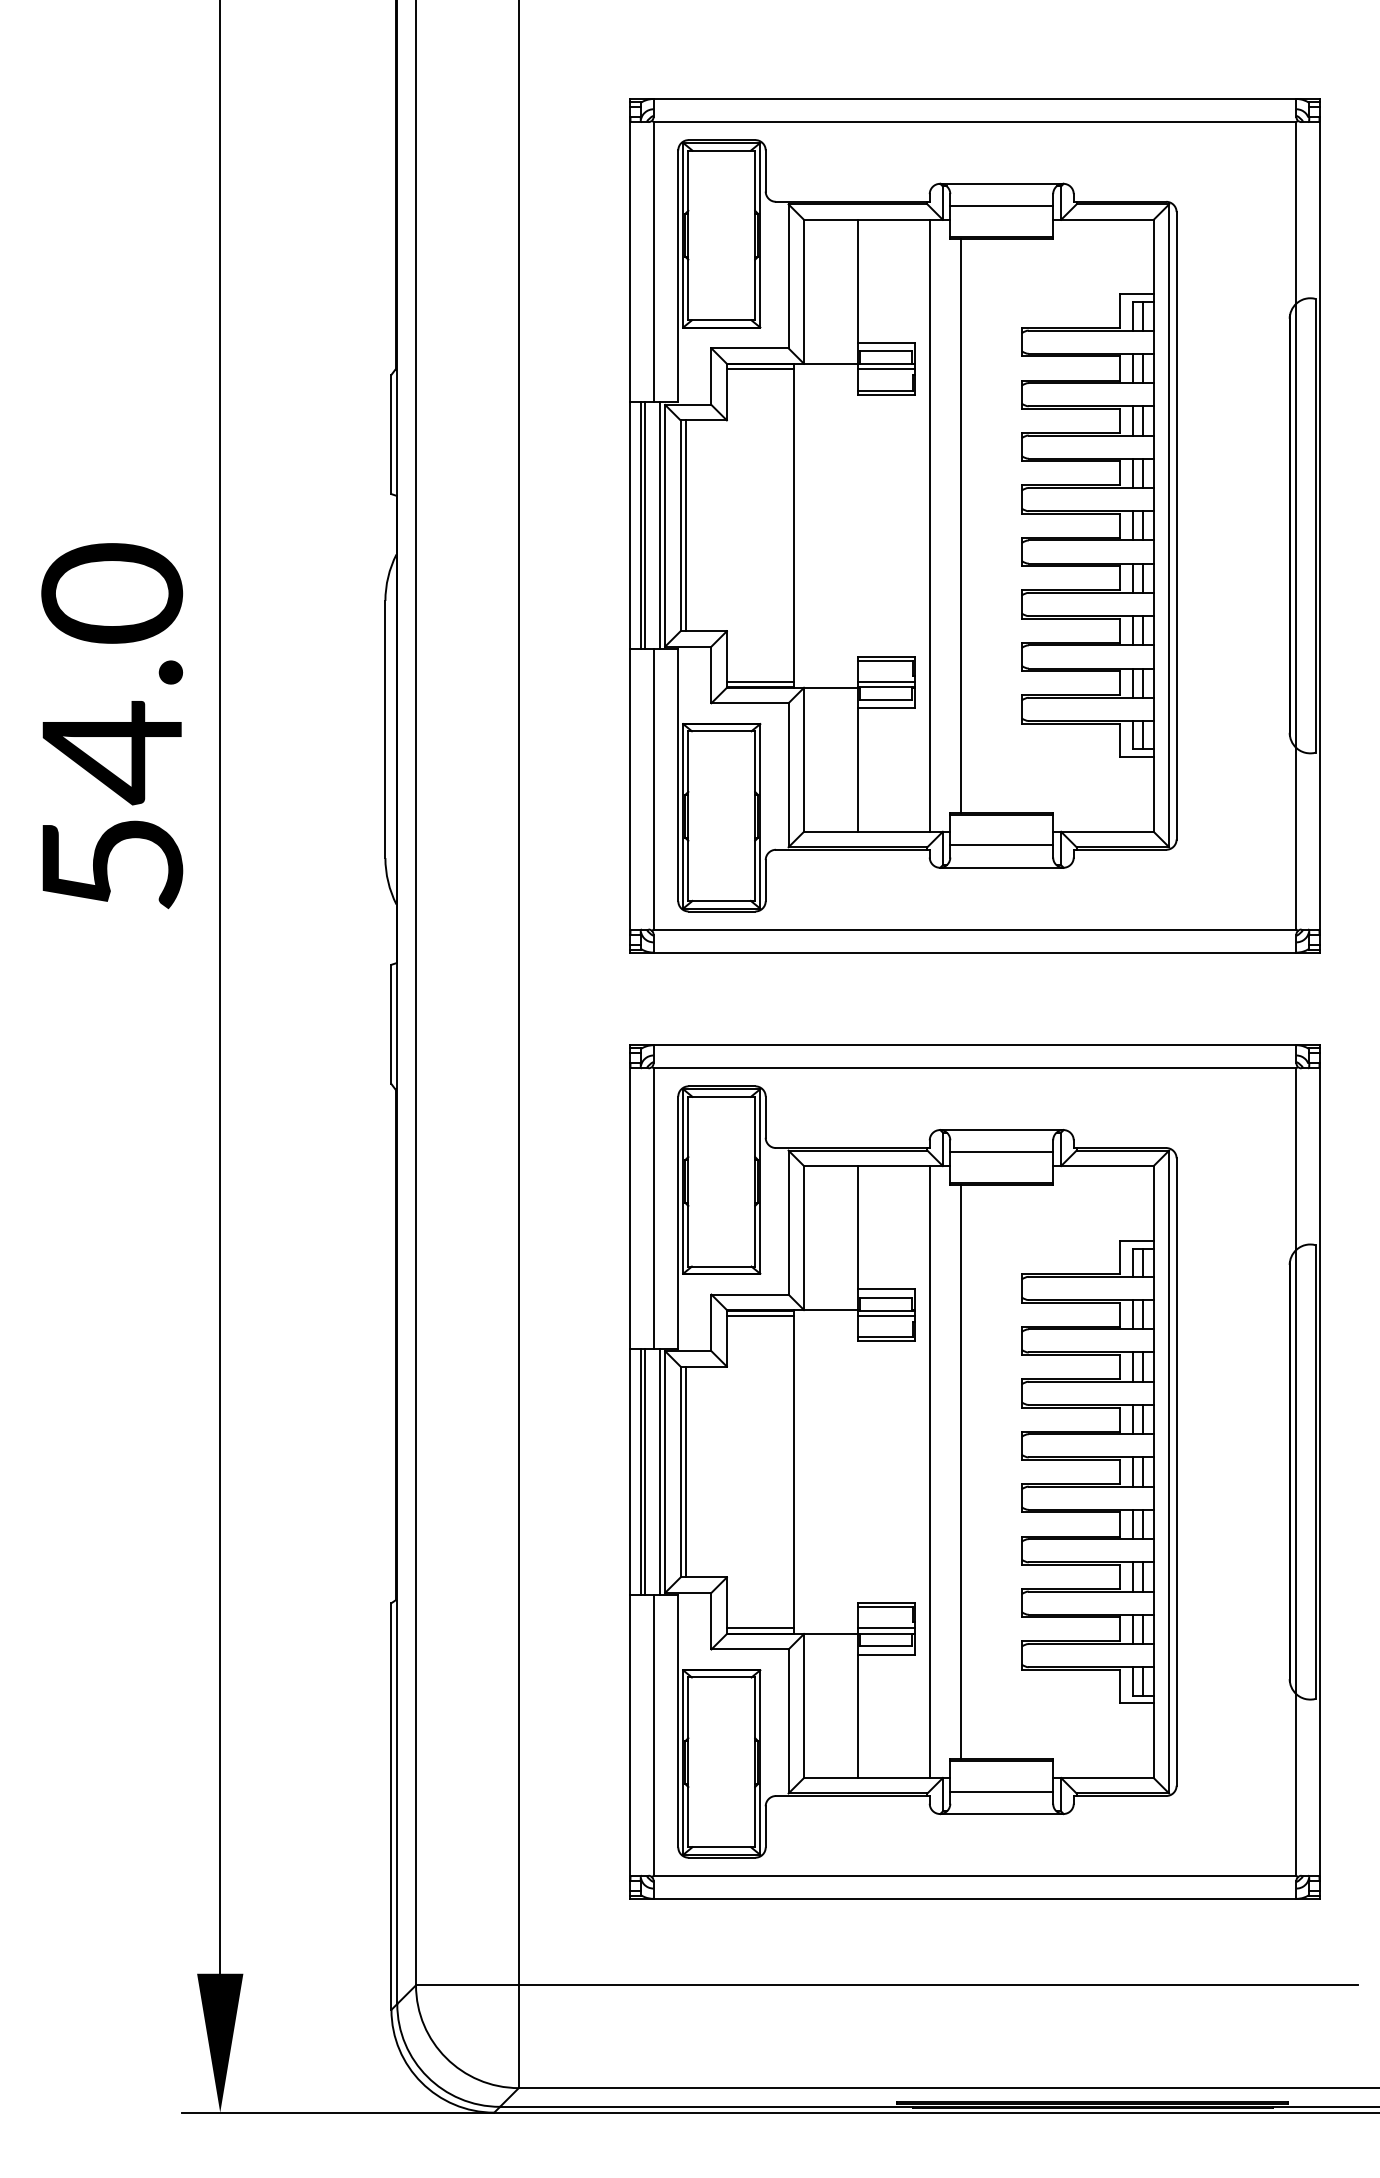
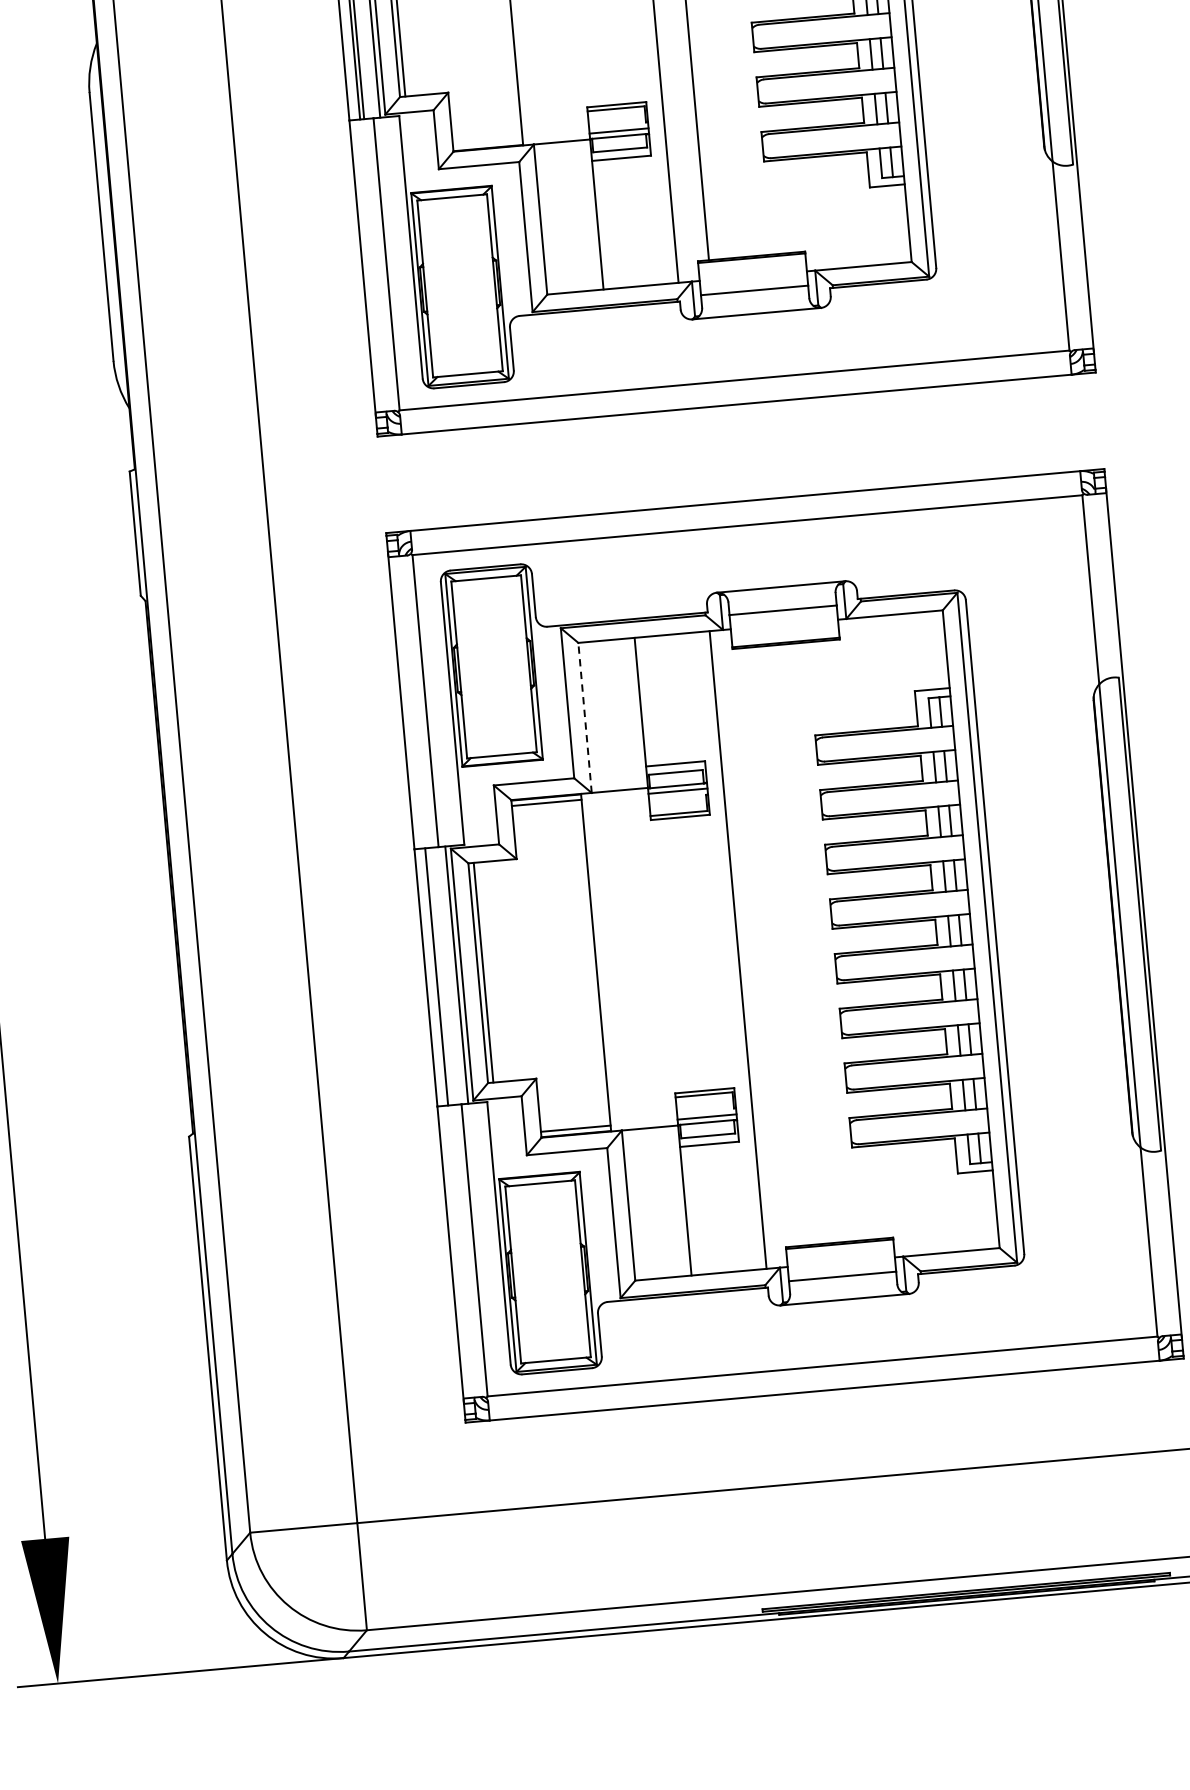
line: (759, 682) -> (486, 143), removed
line: (804, 1238) -> (585, 718), solid -> dashed
line: (644, 1471) -> (440, 976), removed
line: (960, 1472) -> (769, 947), removed

